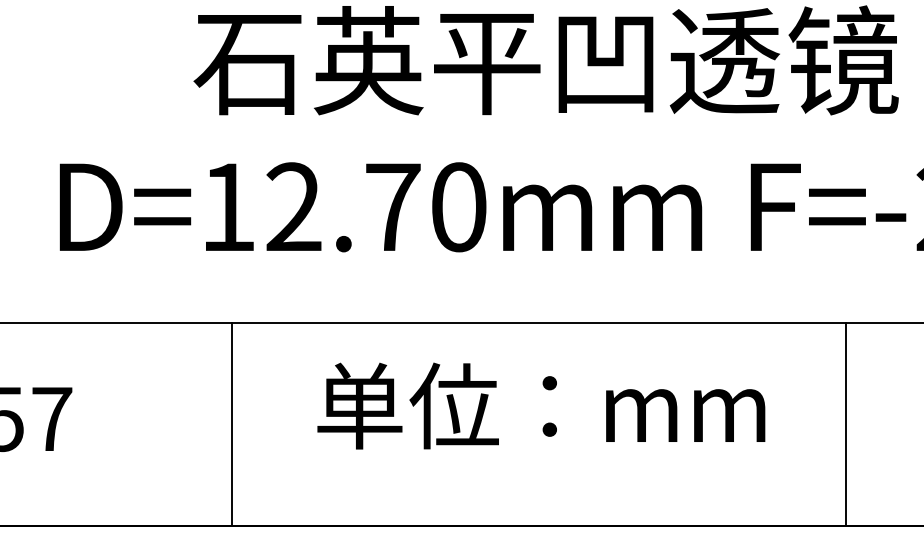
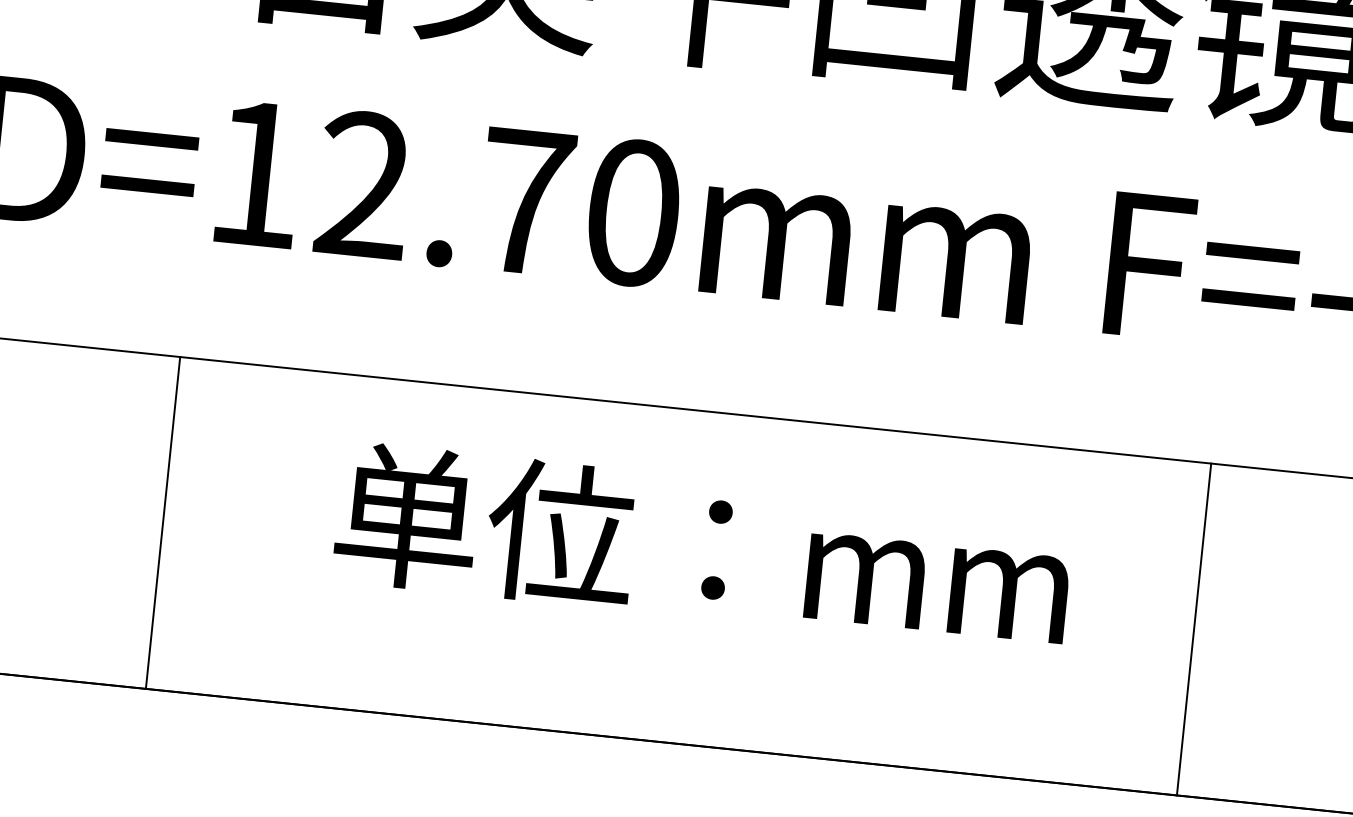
text: (541, 405) -> (703, 547), moved
line: (232, 424) -> (163, 522), moved
line: (846, 424) -> (1194, 629), moved

